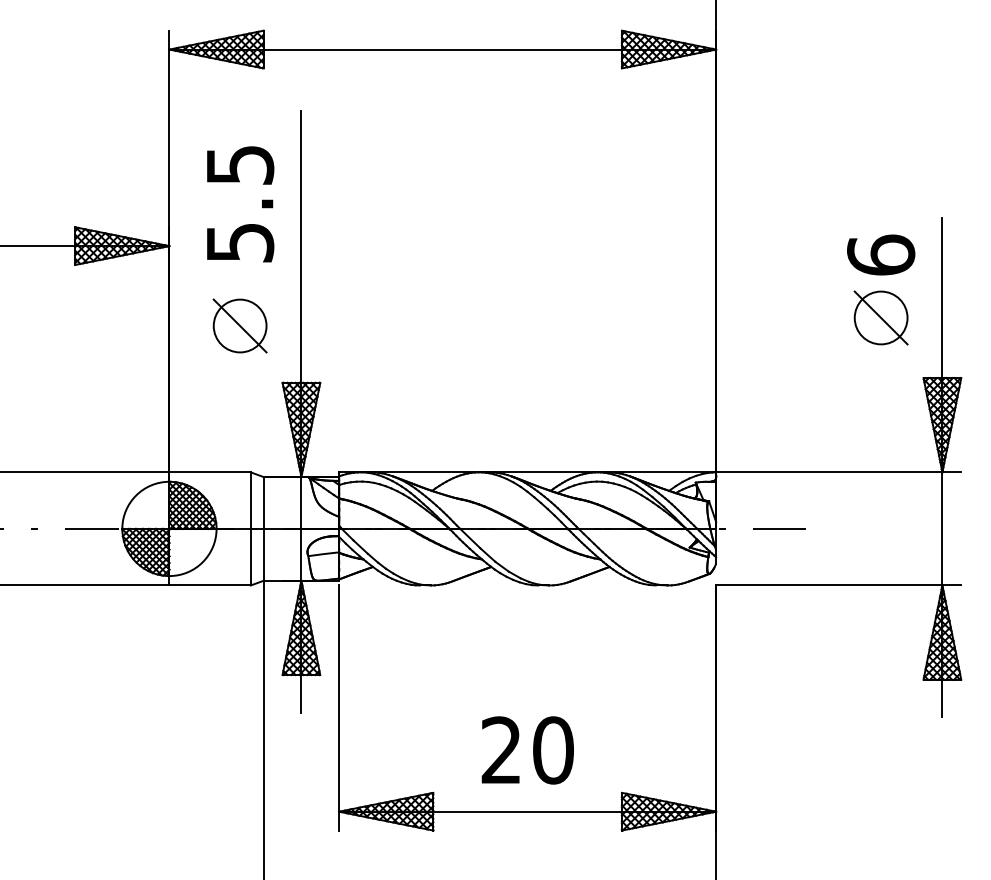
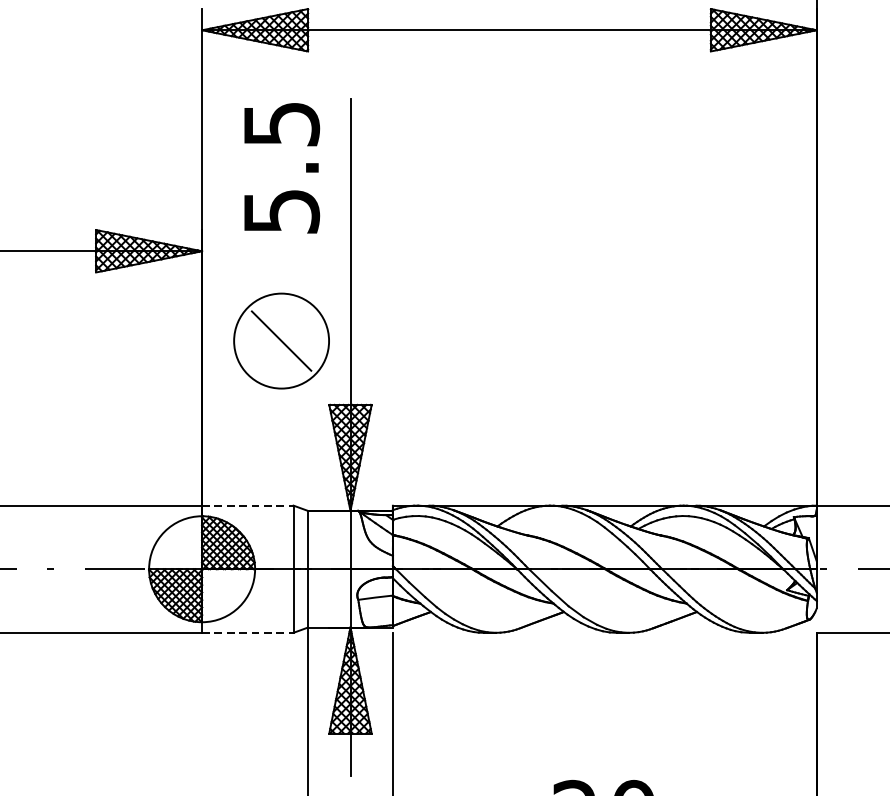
text: (240, 204) -> (281, 168), moved
circle: (239, 325) -> (280, 340), size x1.6
line: (210, 472) -> (248, 505), solid -> dashed
line: (210, 585) -> (248, 632), solid -> dashed

